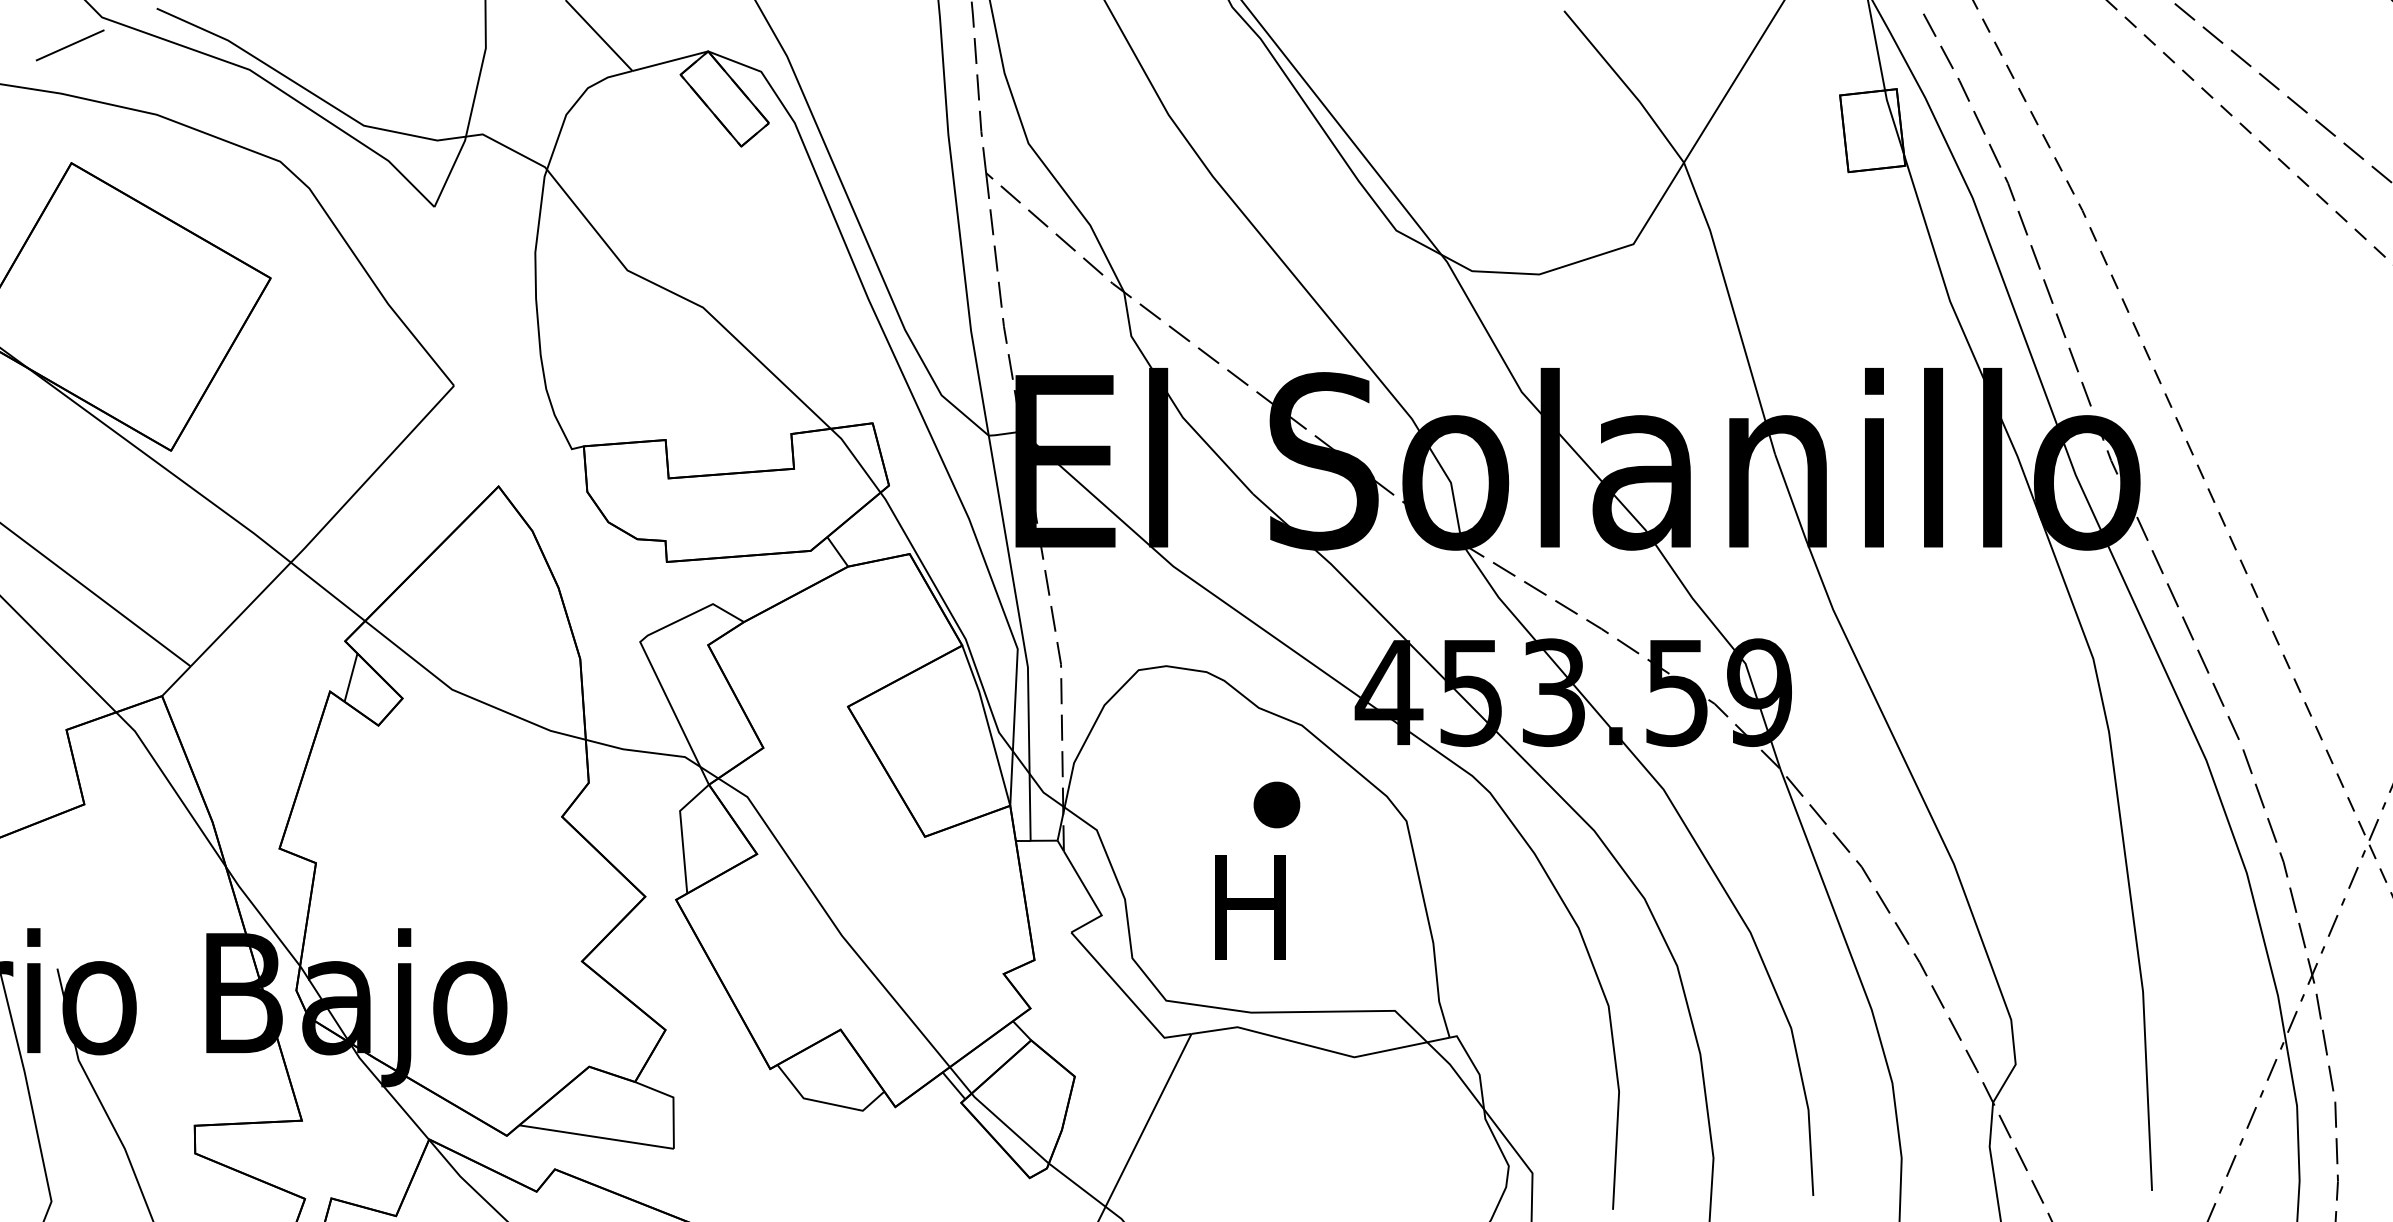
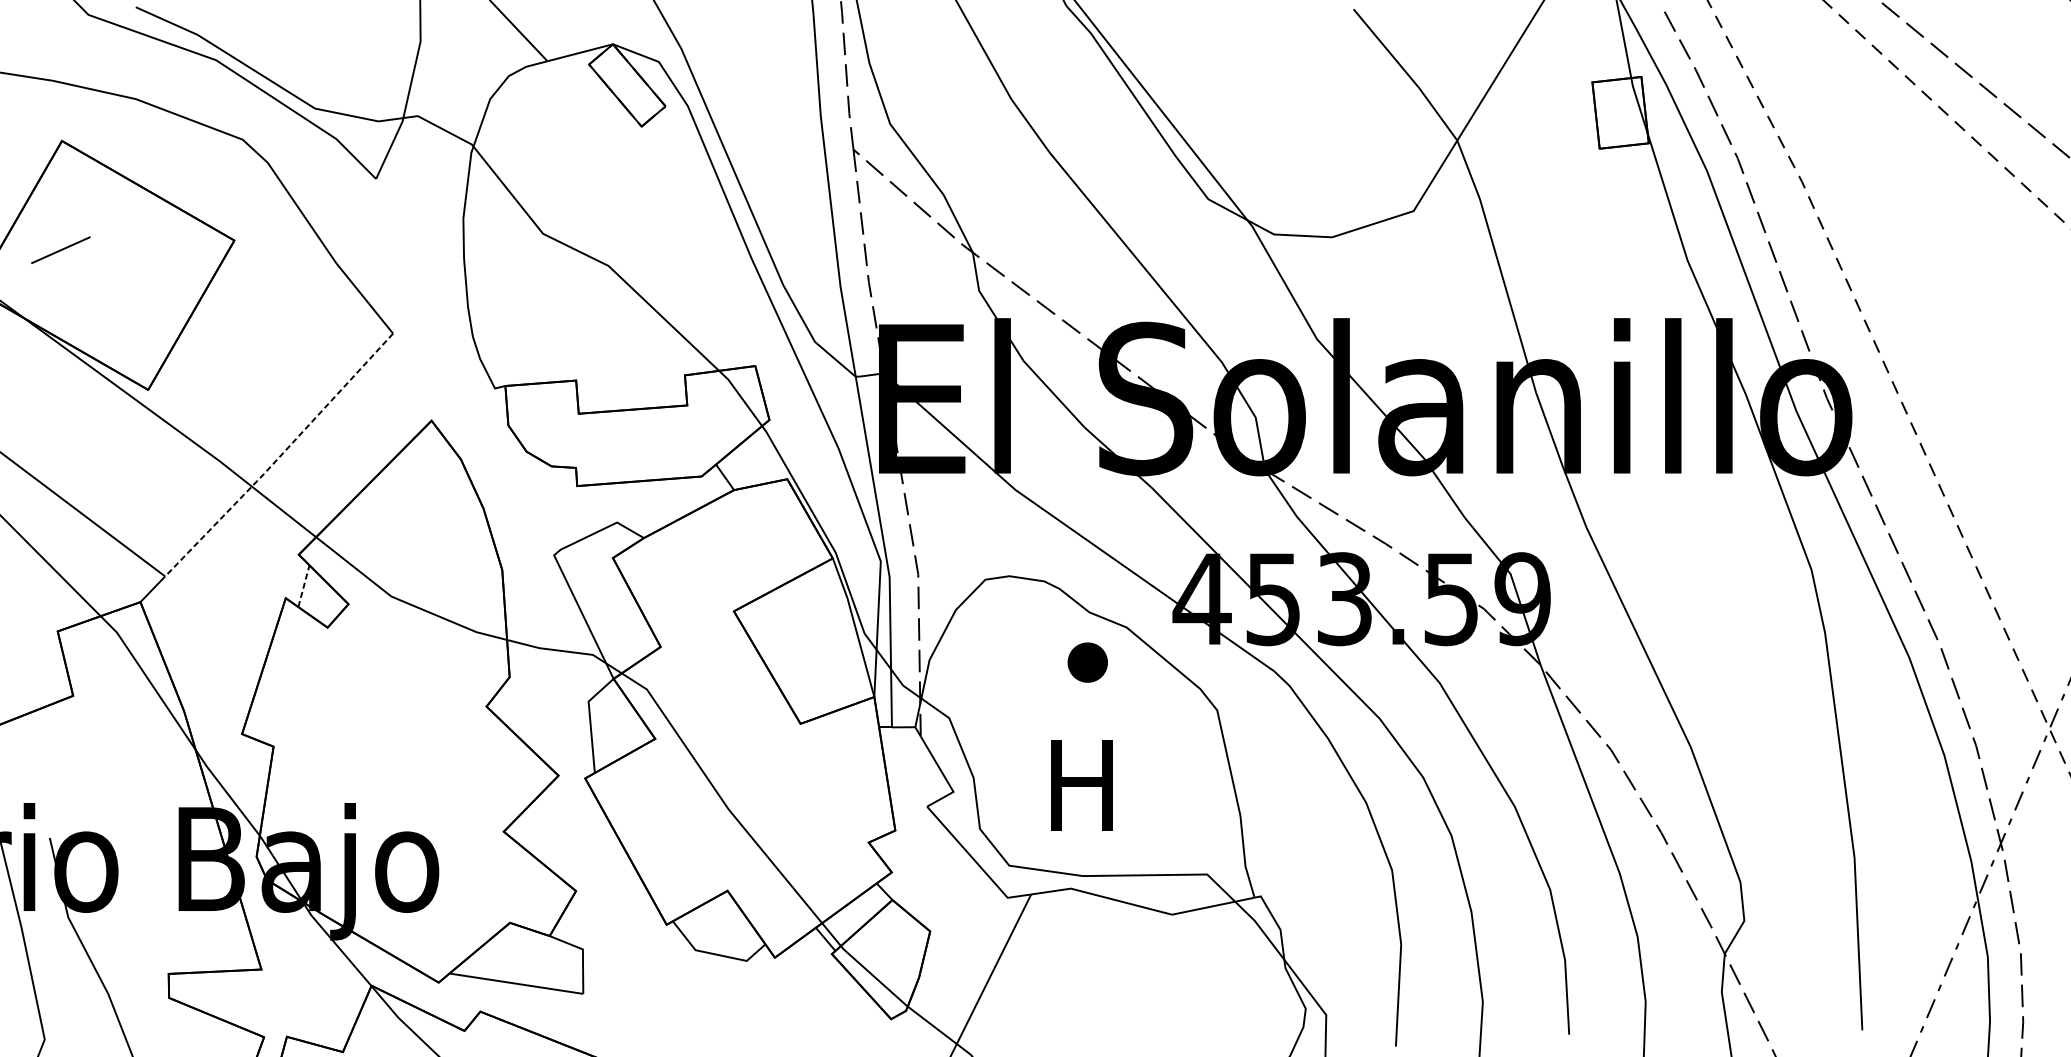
line: (69, 45) -> (60, 250), moved
line: (323, 528) -> (280, 457), solid -> dashed
line: (351, 677) -> (304, 586), solid -> dashed
part: (1276, 804) -> (1087, 662), moved

